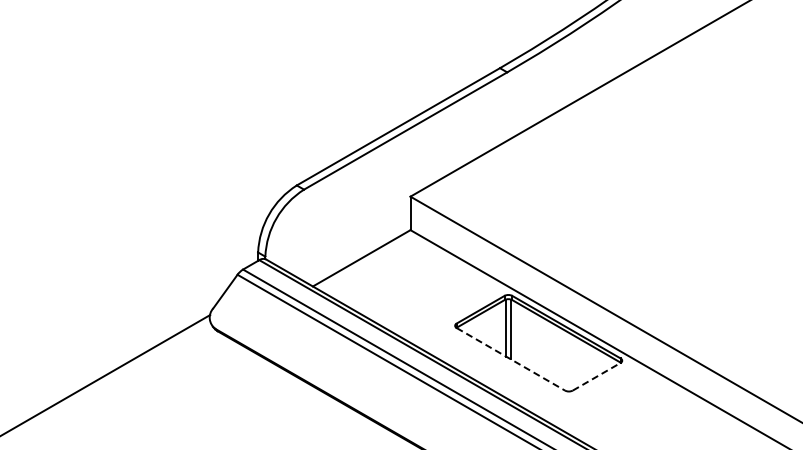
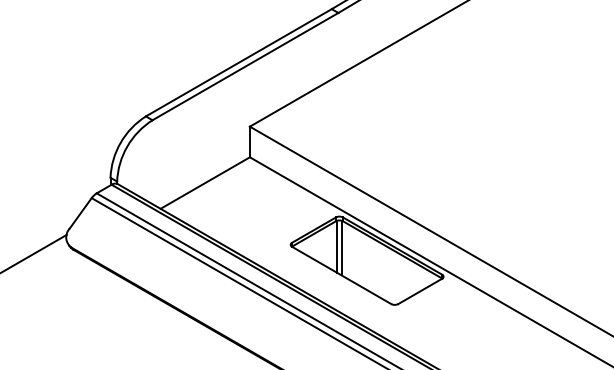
line: (510, 359) -> (341, 275), dashed -> solid
line: (596, 376) -> (420, 291), dashed -> solid

